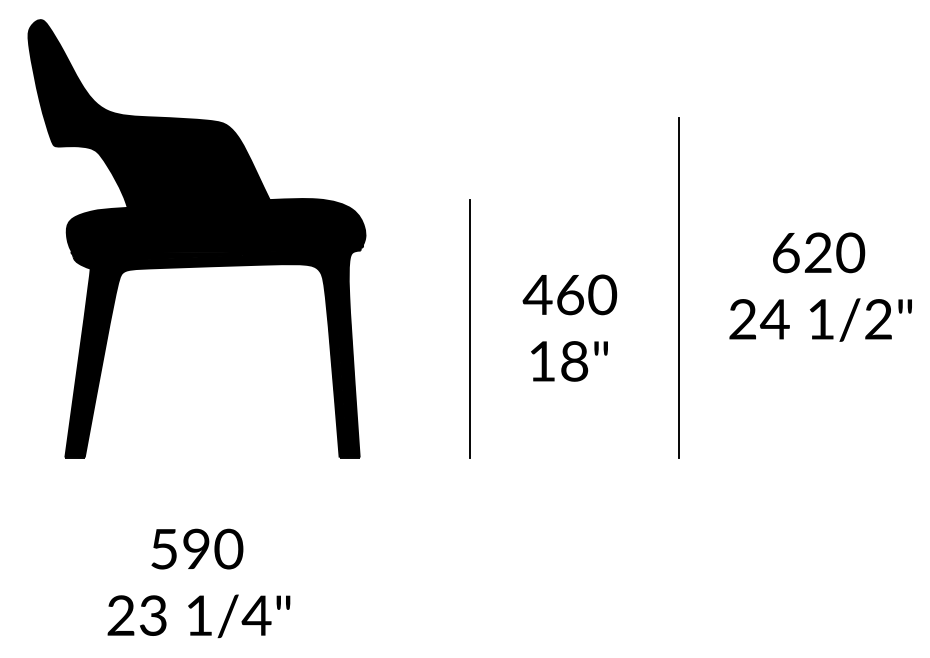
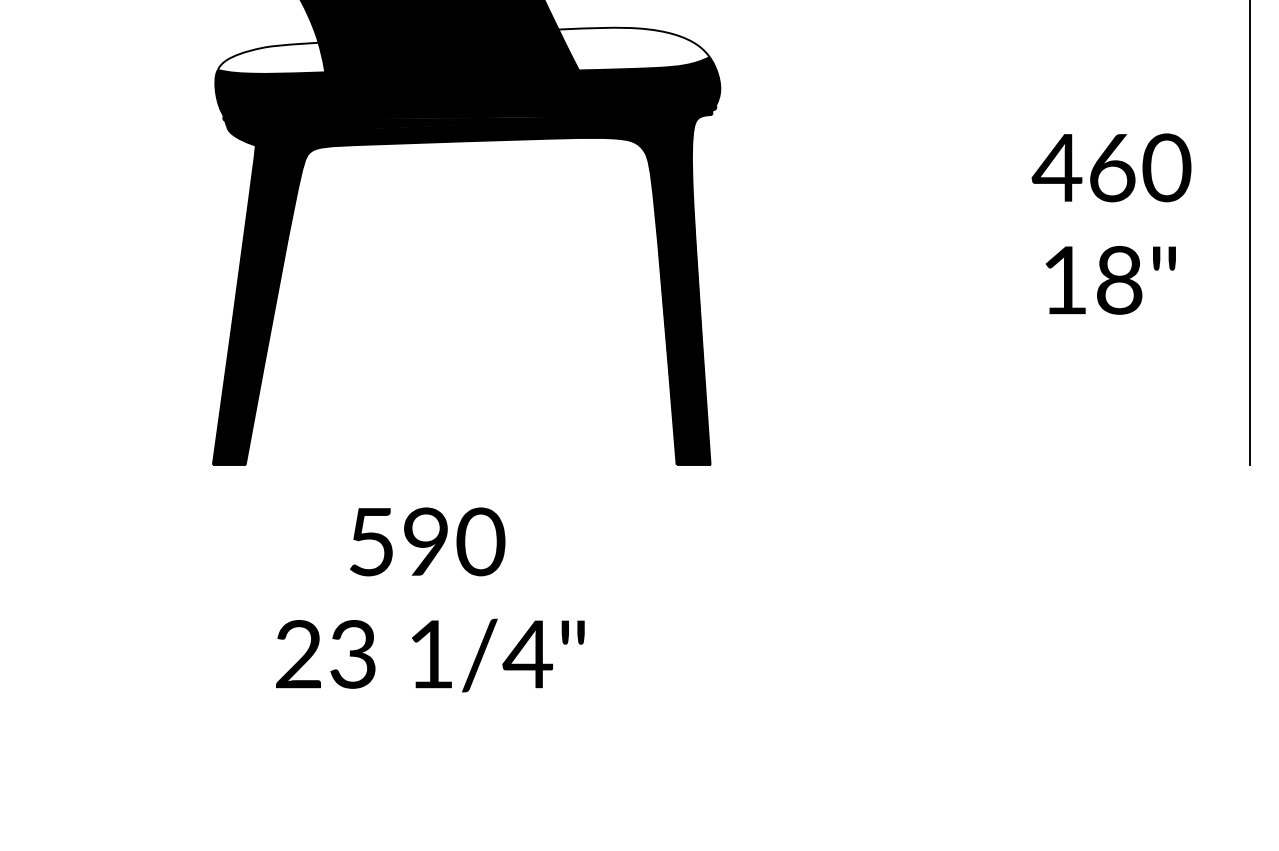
fill: (314, 211) -> (634, 48), removed
fill: (99, 216) -> (270, 57), removed
text: (569, 327) -> (1110, 223), moved
line: (469, 328) -> (896, 246), removed
text: (198, 583) -> (429, 600), moved

